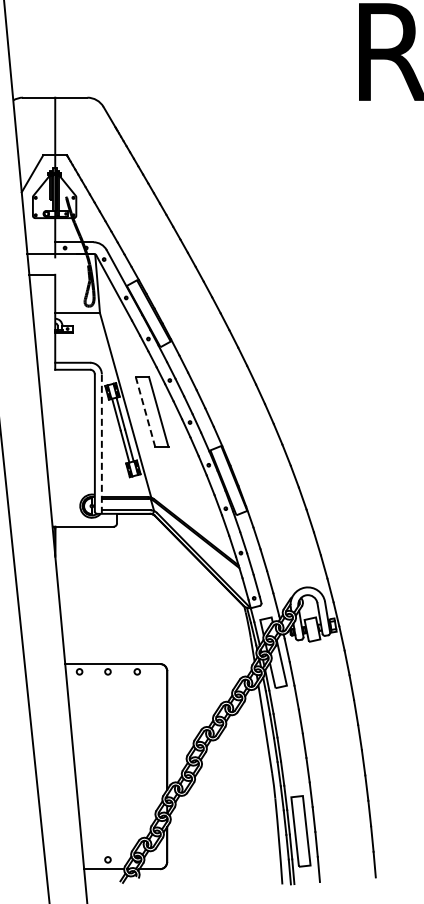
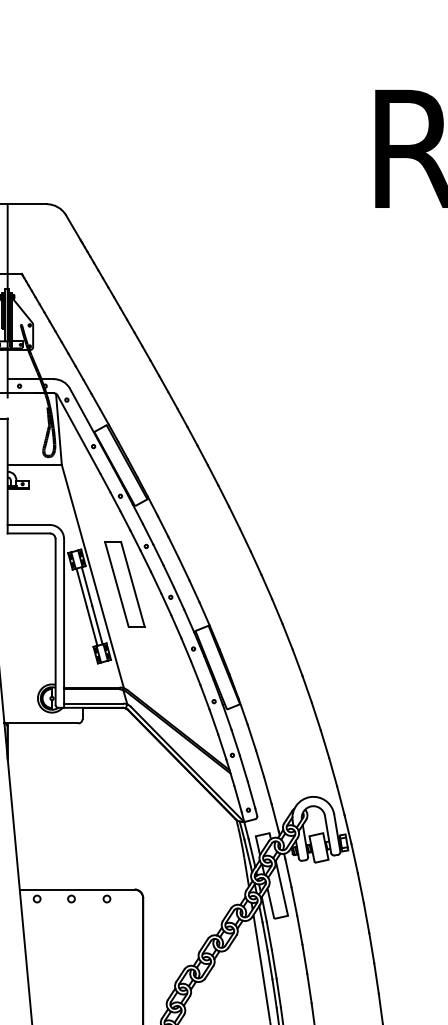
line: (145, 412) -> (116, 585), dashed -> solid
line: (101, 444) -> (63, 623), dashed -> solid

